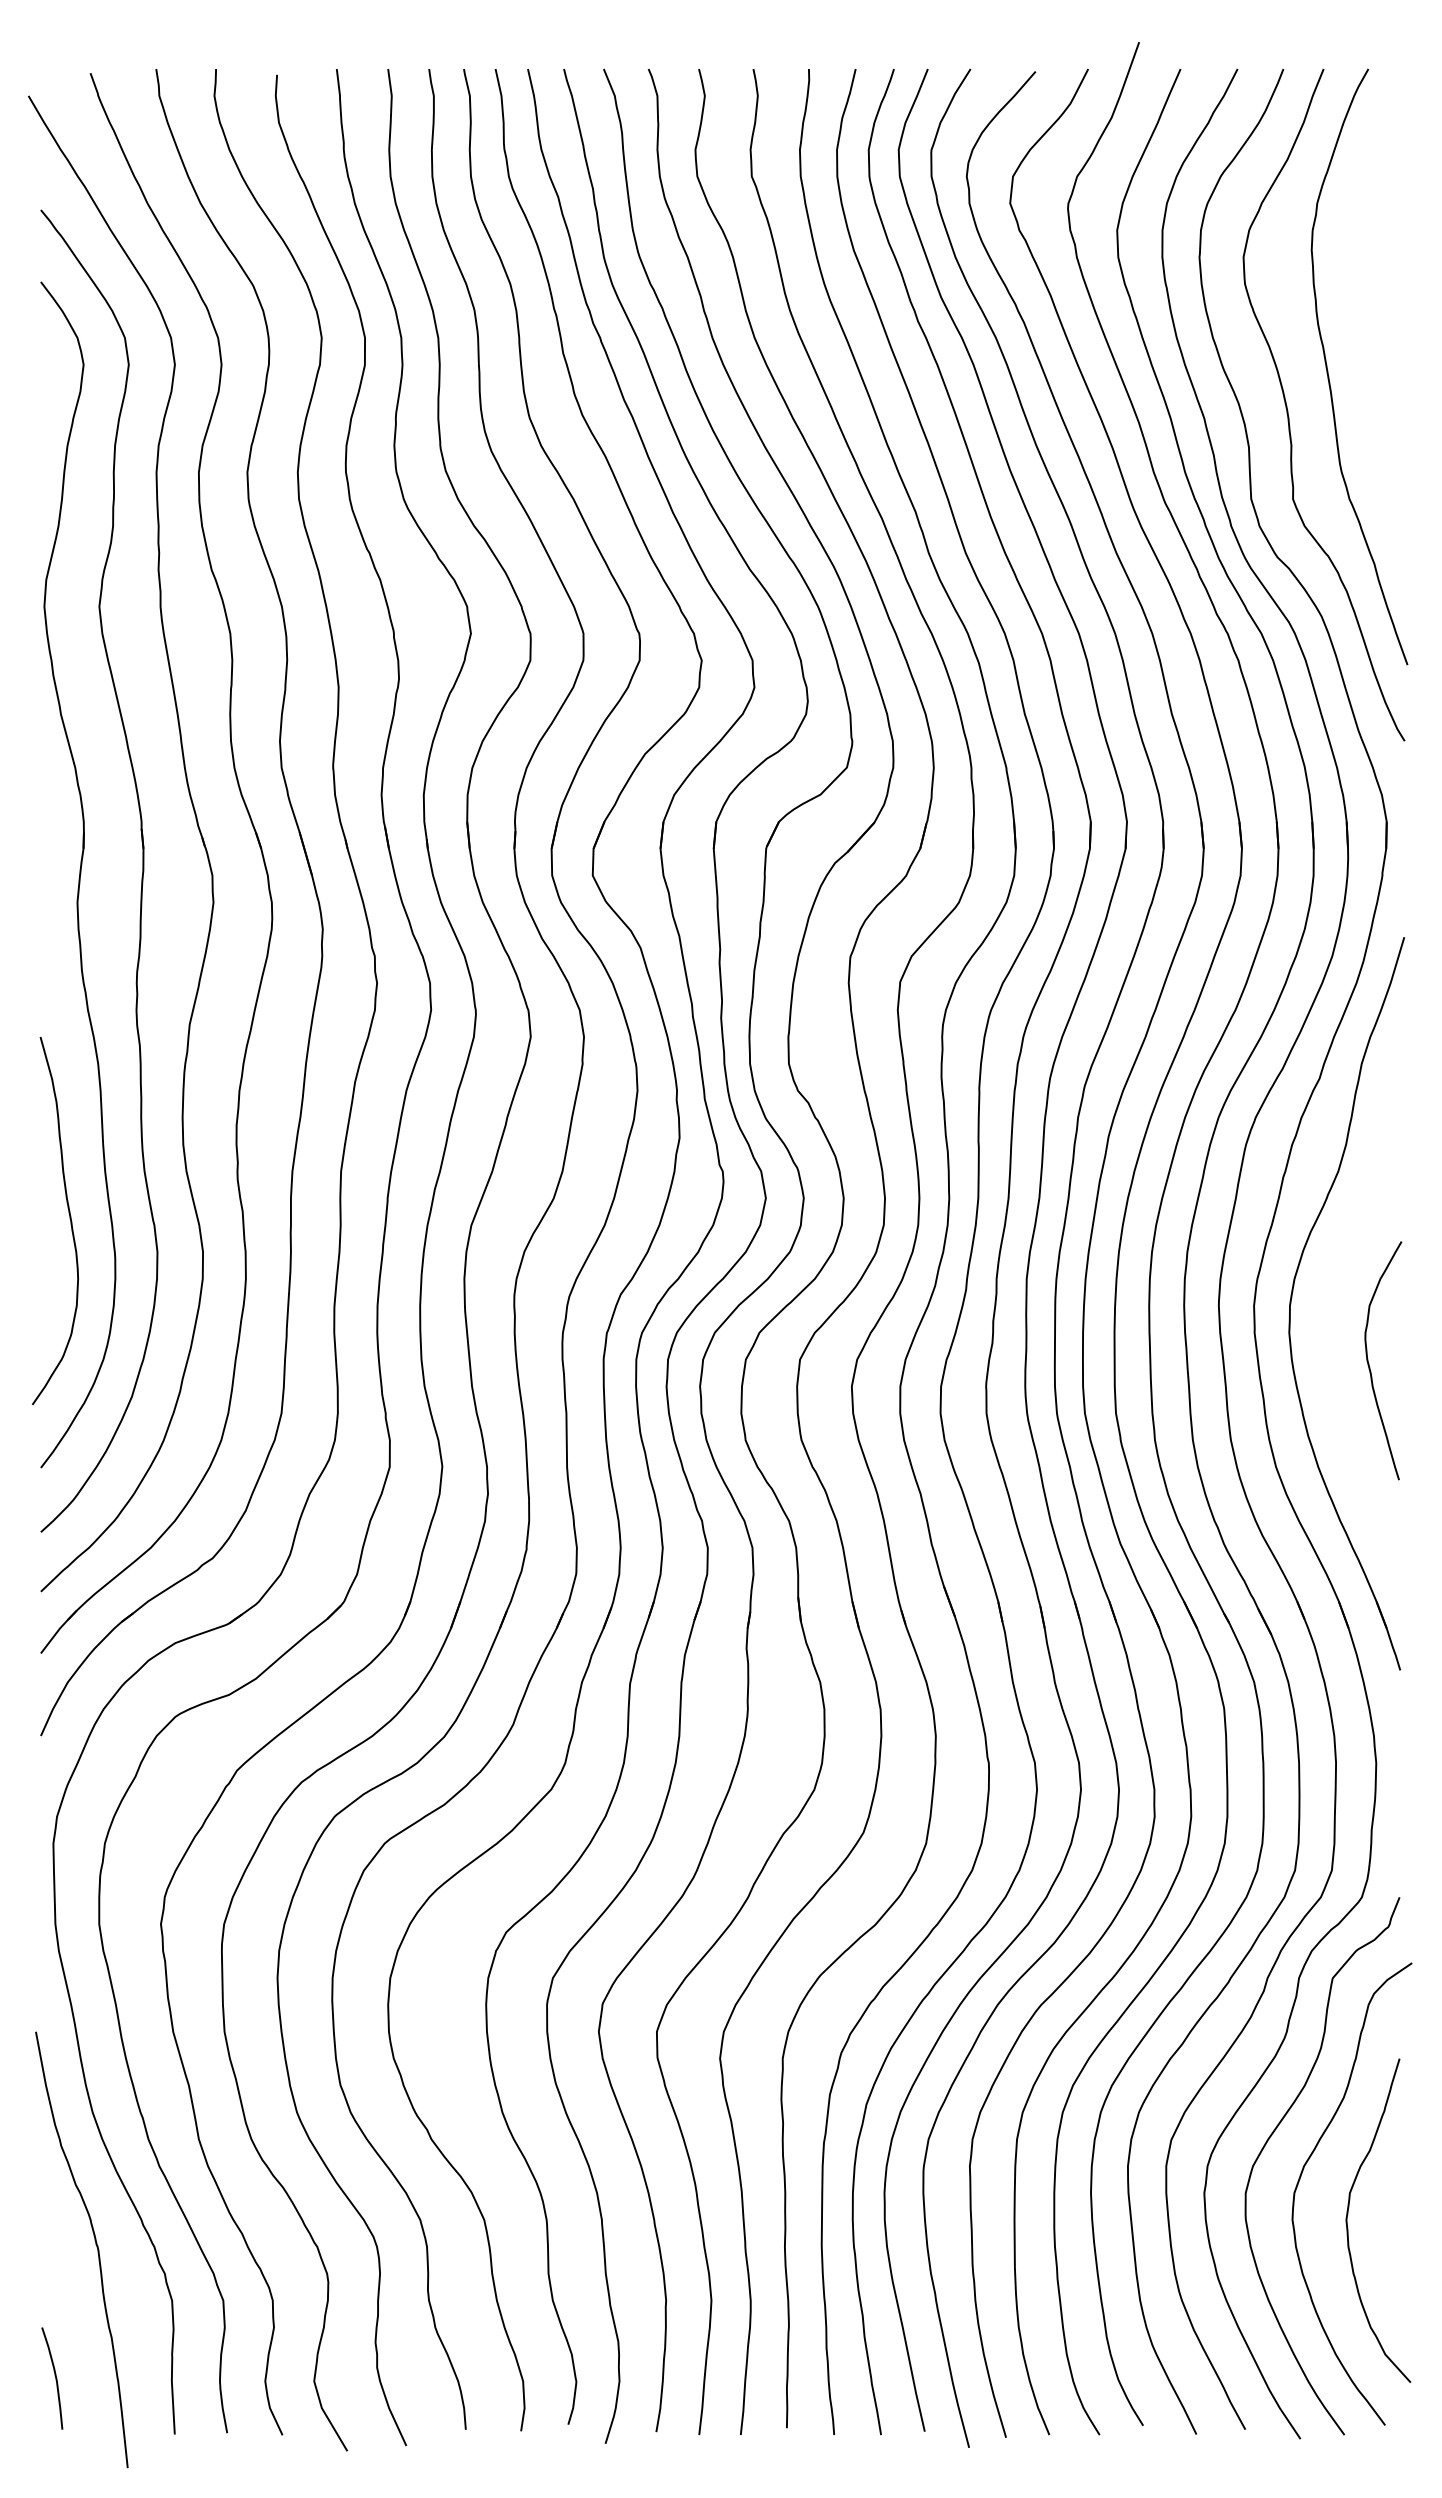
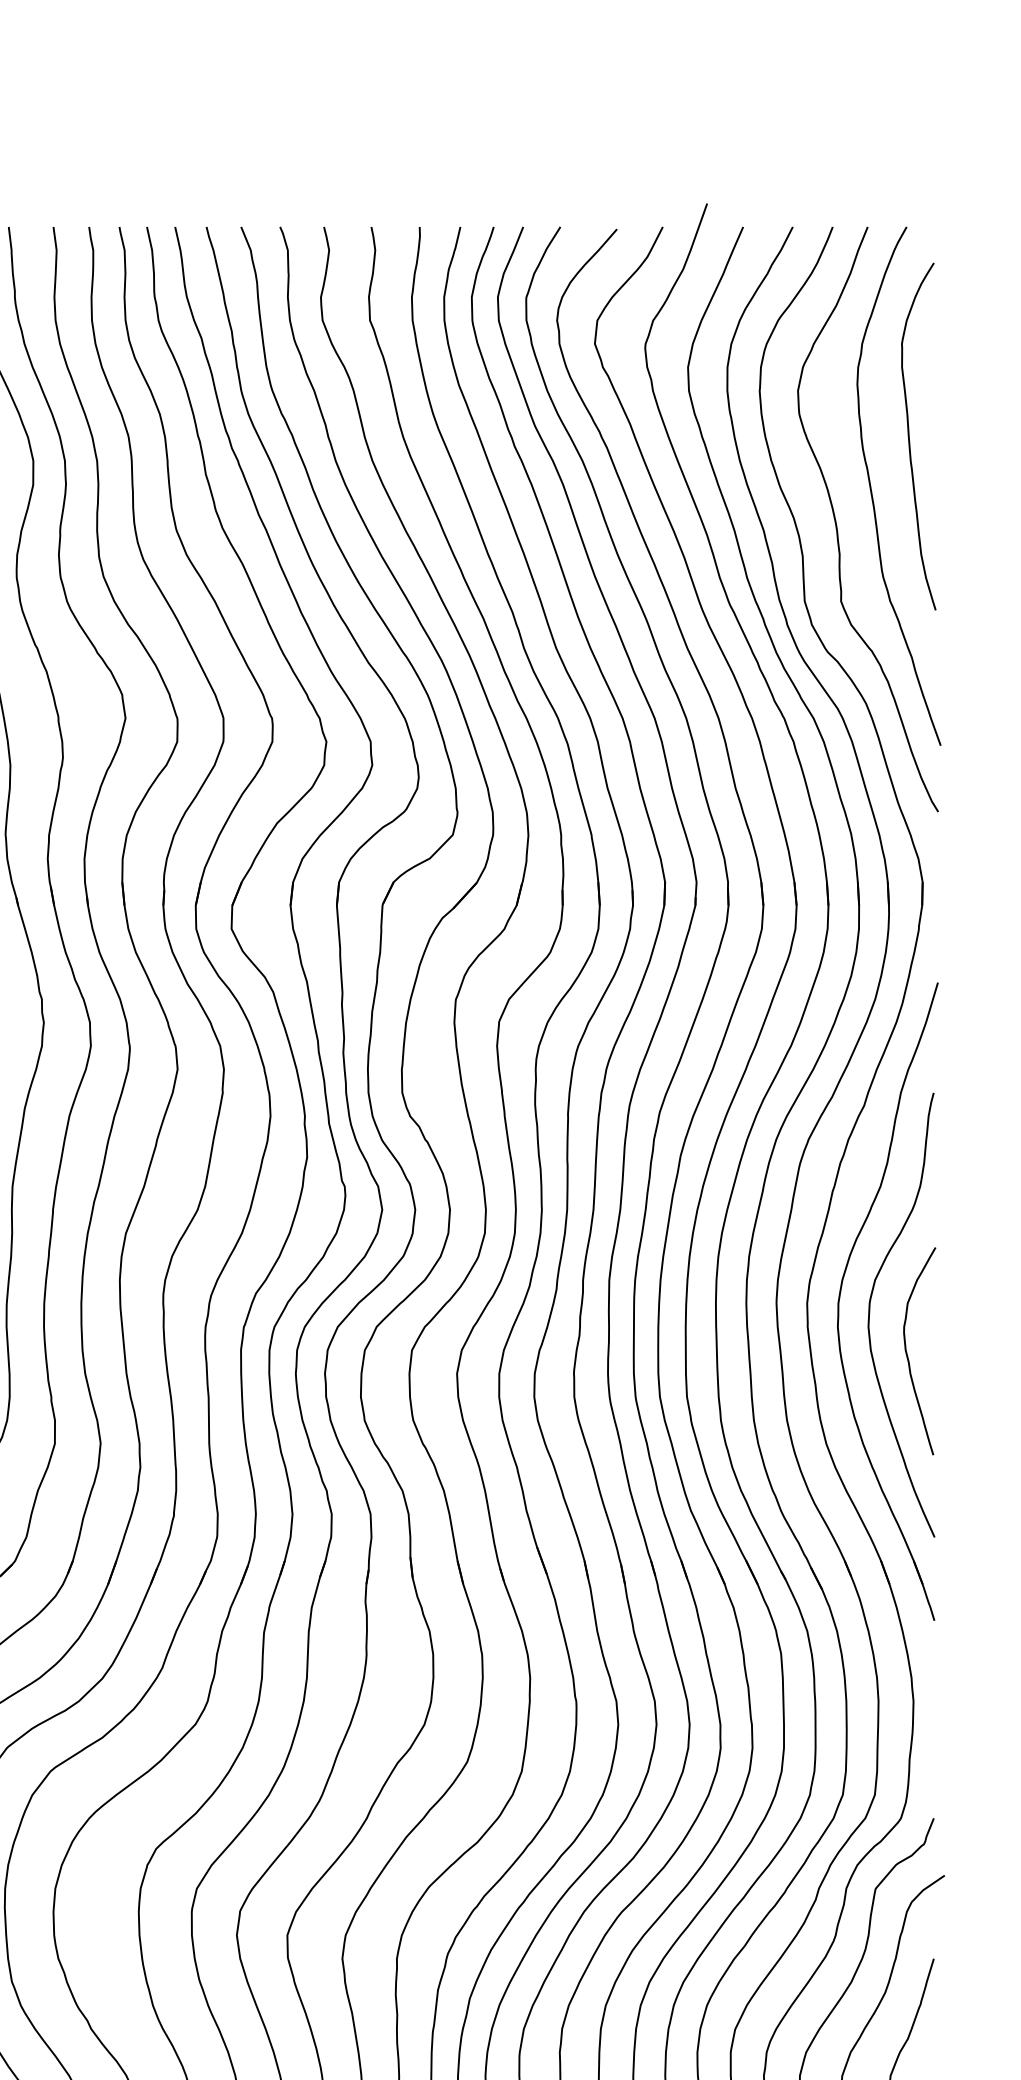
curve: (1371, 309) -> (909, 436), added
curve: (1326, 1318) -> (870, 1314), added

